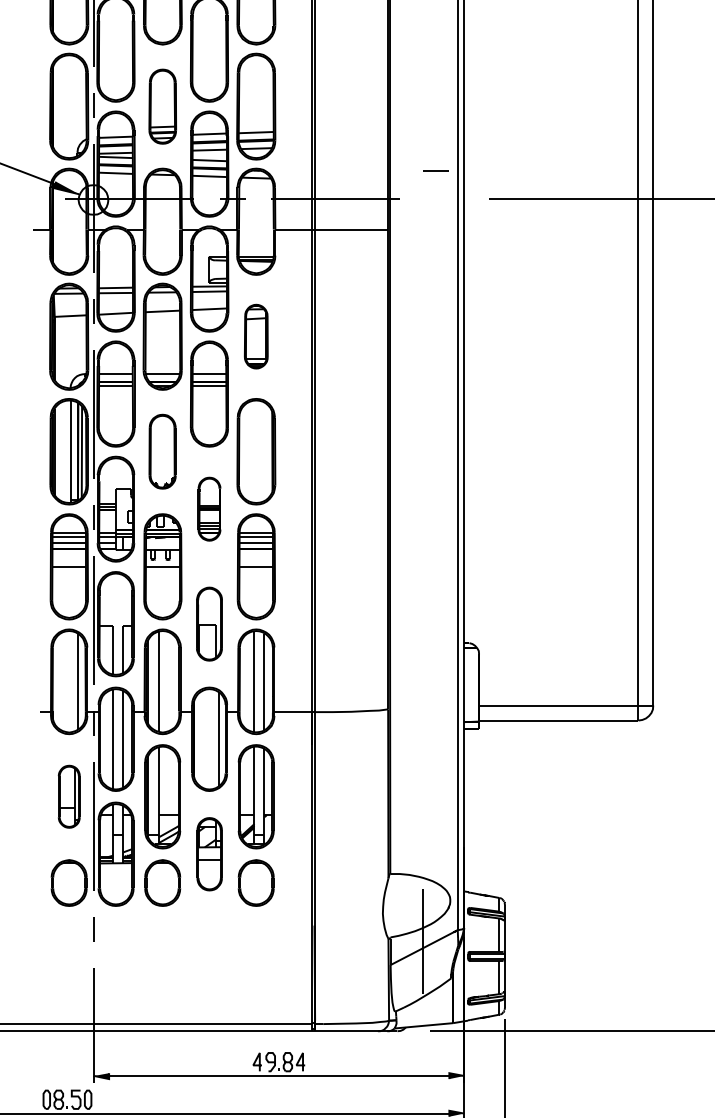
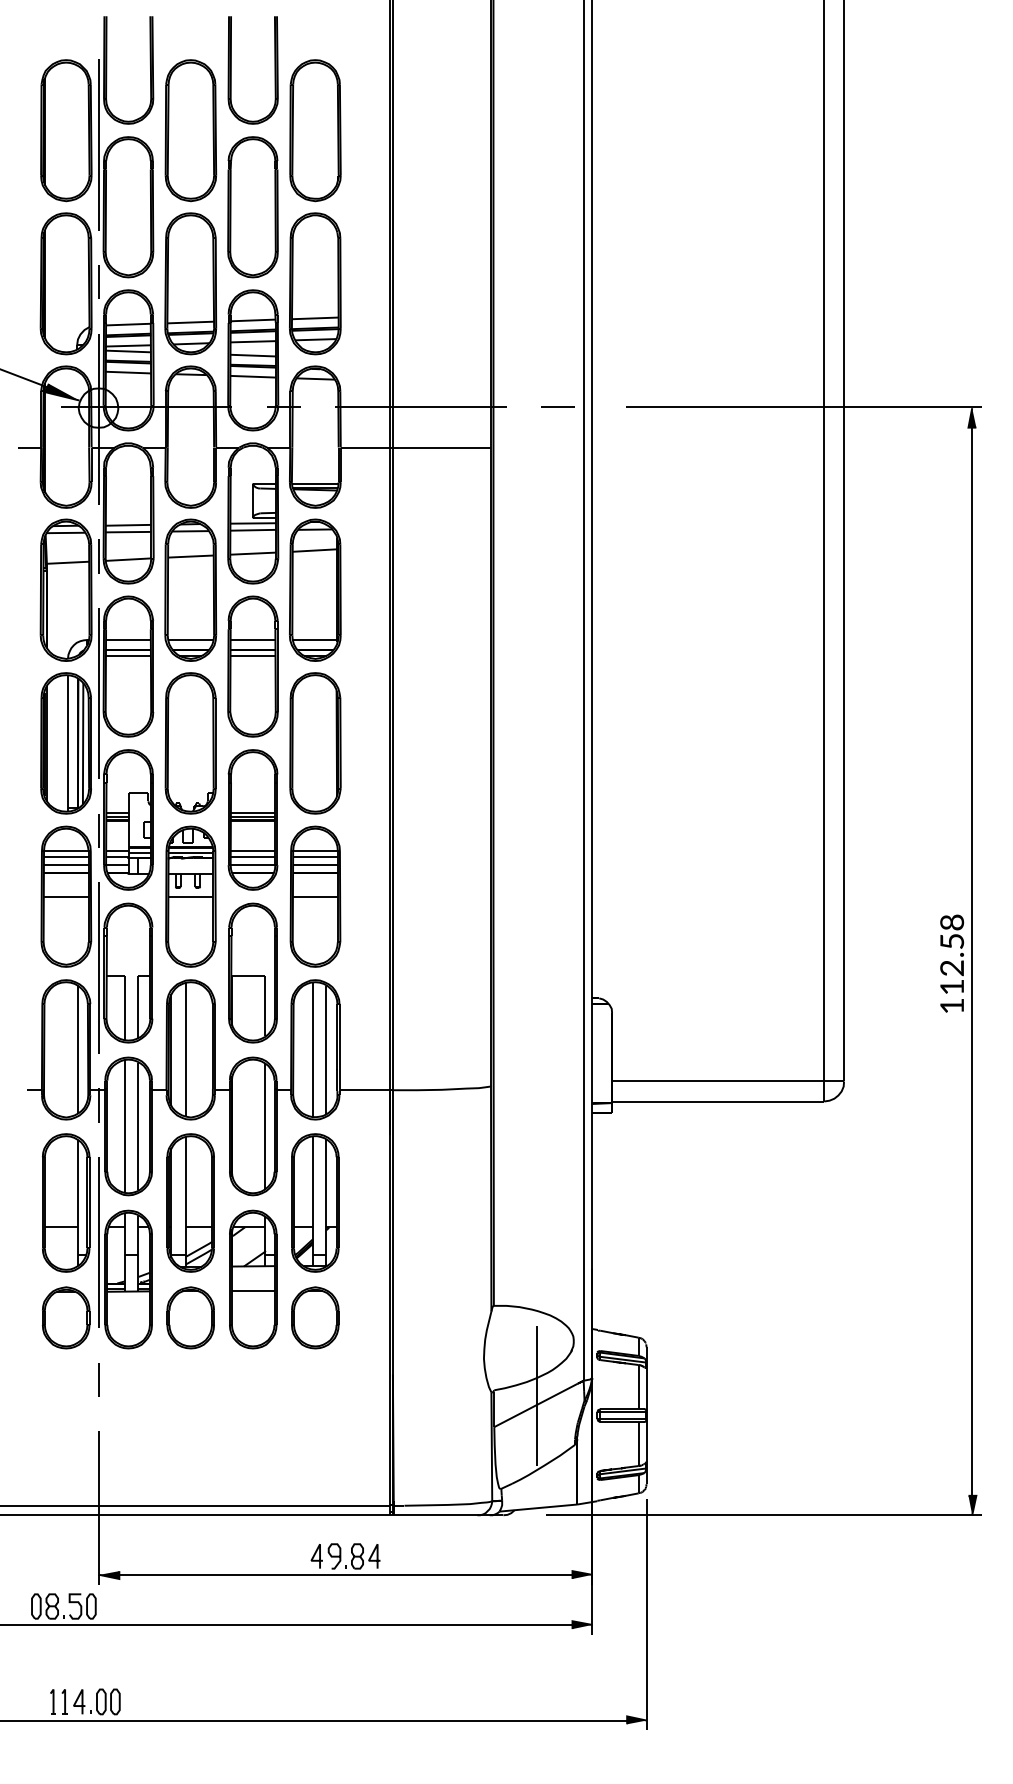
part: (162, 106) -> (190, 283), size x1.43
line: (435, 170) -> (557, 406), moved
part: (256, 336) -> (315, 589), size x1.67
part: (162, 451) -> (190, 743), size x1.43
part: (209, 508) -> (252, 819), size x1.67
part: (209, 623) -> (252, 972), size x1.43
part: (69, 796) -> (66, 1202), size x1.67
part: (209, 854) -> (253, 1279), size x1.43

